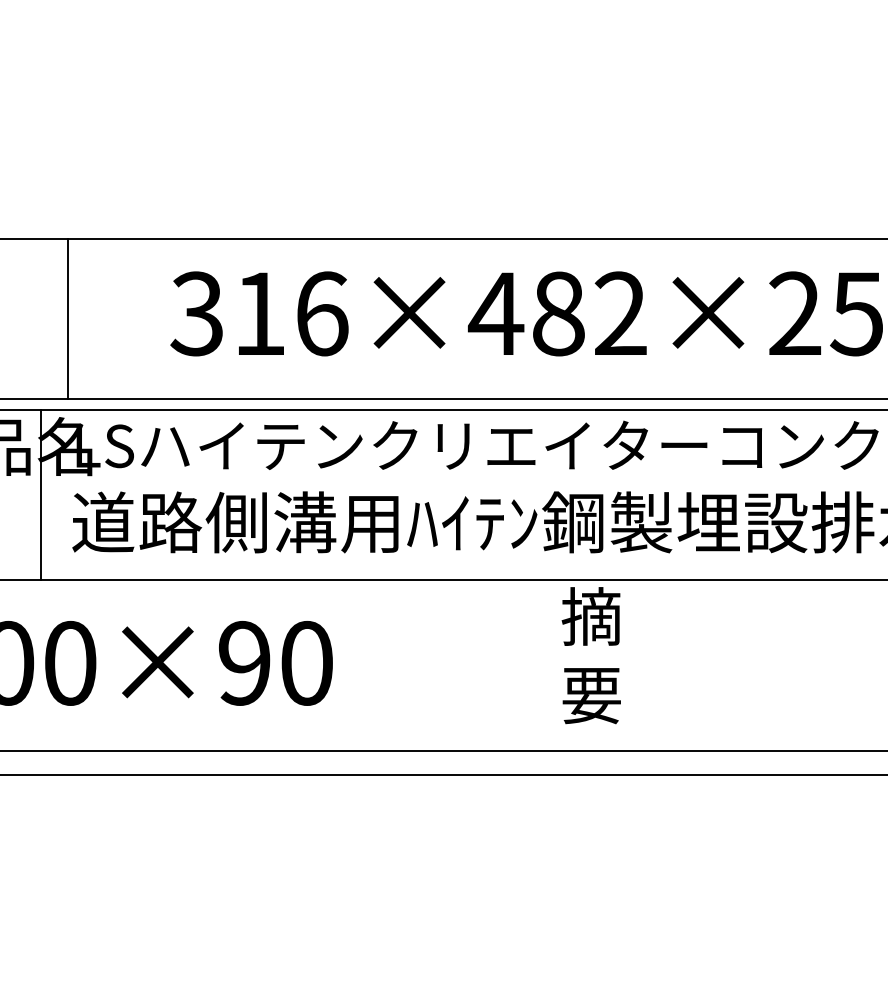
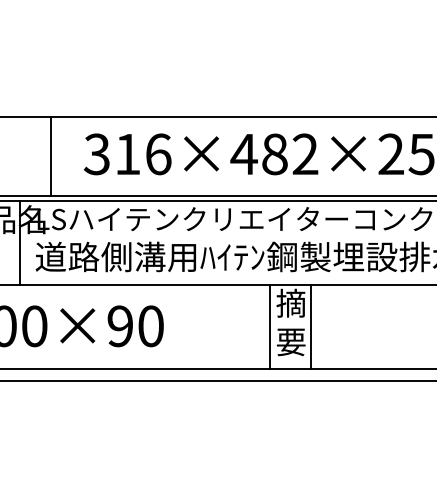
line: (68, 318) -> (50, 156), moved
line: (549, 665) -> (270, 327), added
line: (630, 665) -> (310, 327), added

